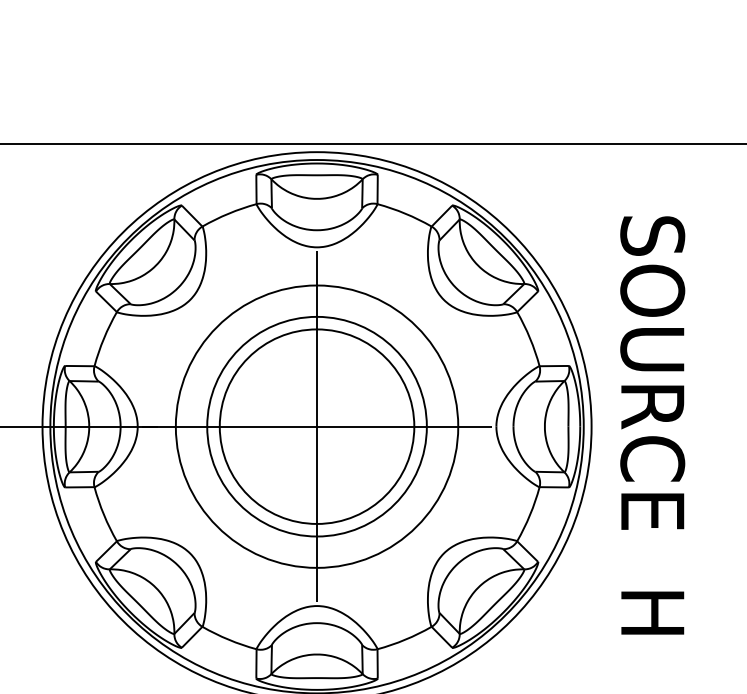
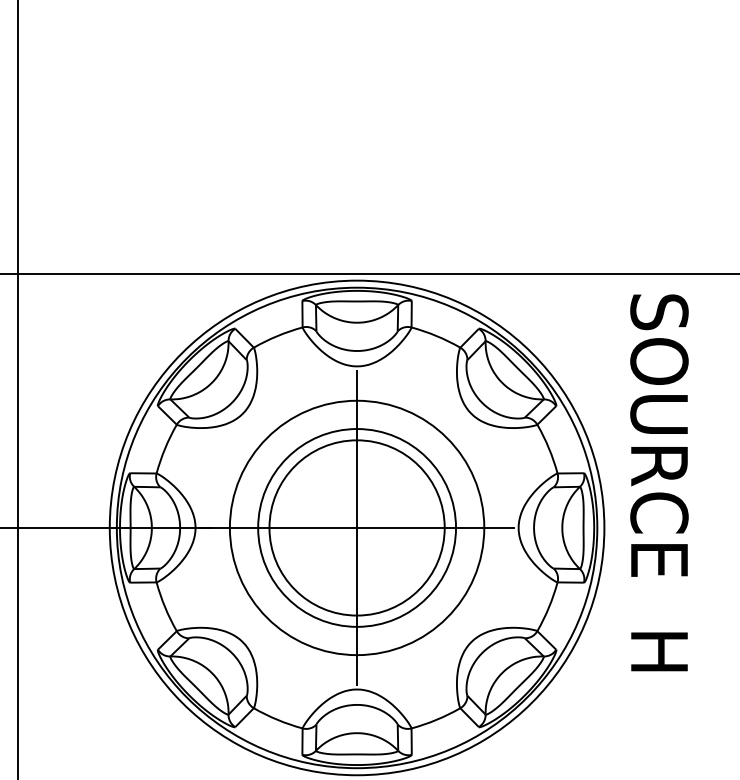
text: (652, 425) -> (659, 482), moved

